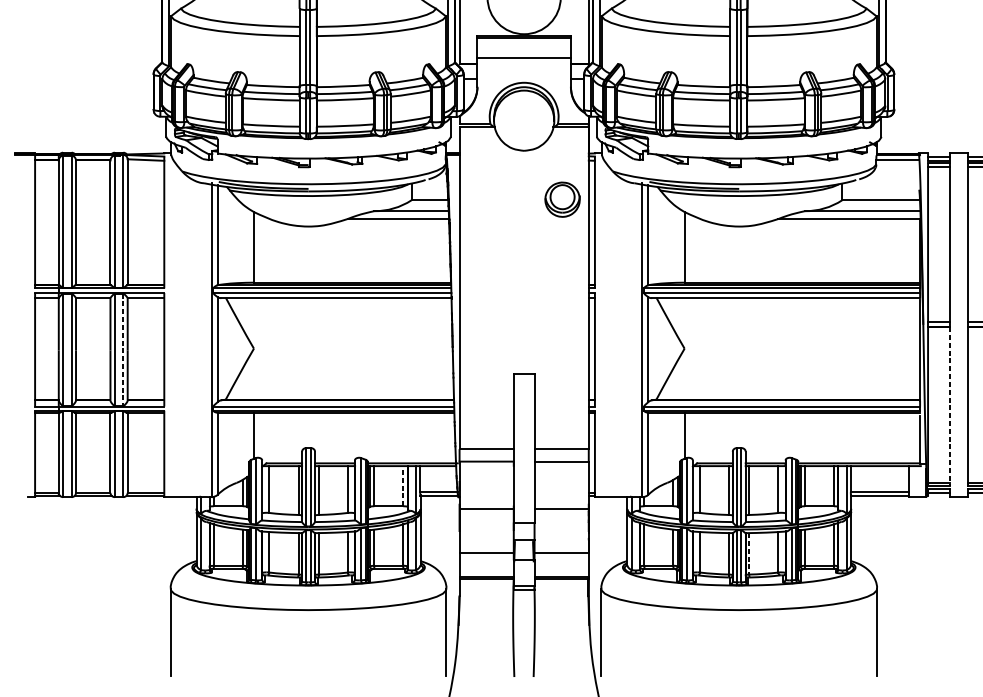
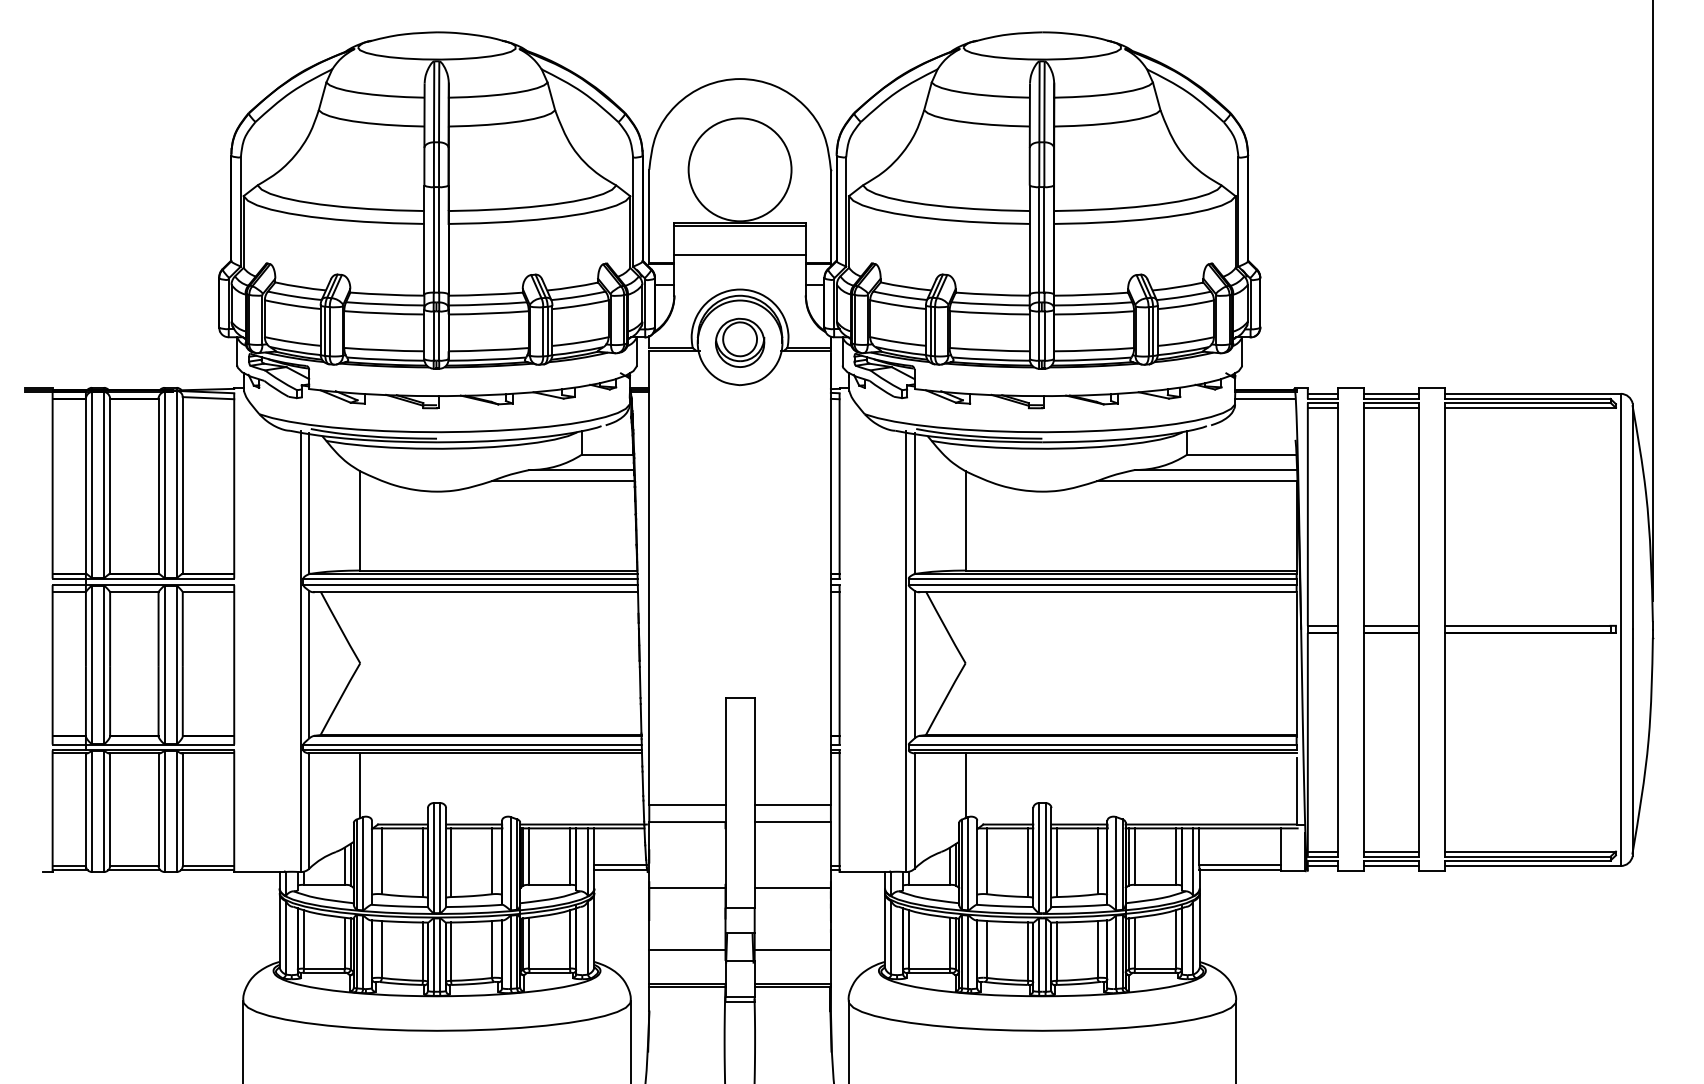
part: (562, 199) -> (740, 342), moved
line: (123, 349) -> (176, 664), dashed -> solid
line: (949, 406) -> (1338, 744), dashed -> solid
line: (403, 485) -> (570, 855), dashed -> solid
line: (749, 554) -> (1056, 952), dashed -> solid

